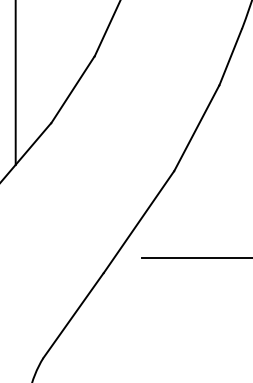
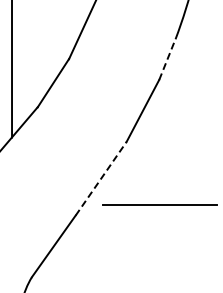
line: (230, 57) -> (167, 59), solid -> dashed
line: (139, 221) -> (101, 178), solid -> dashed

